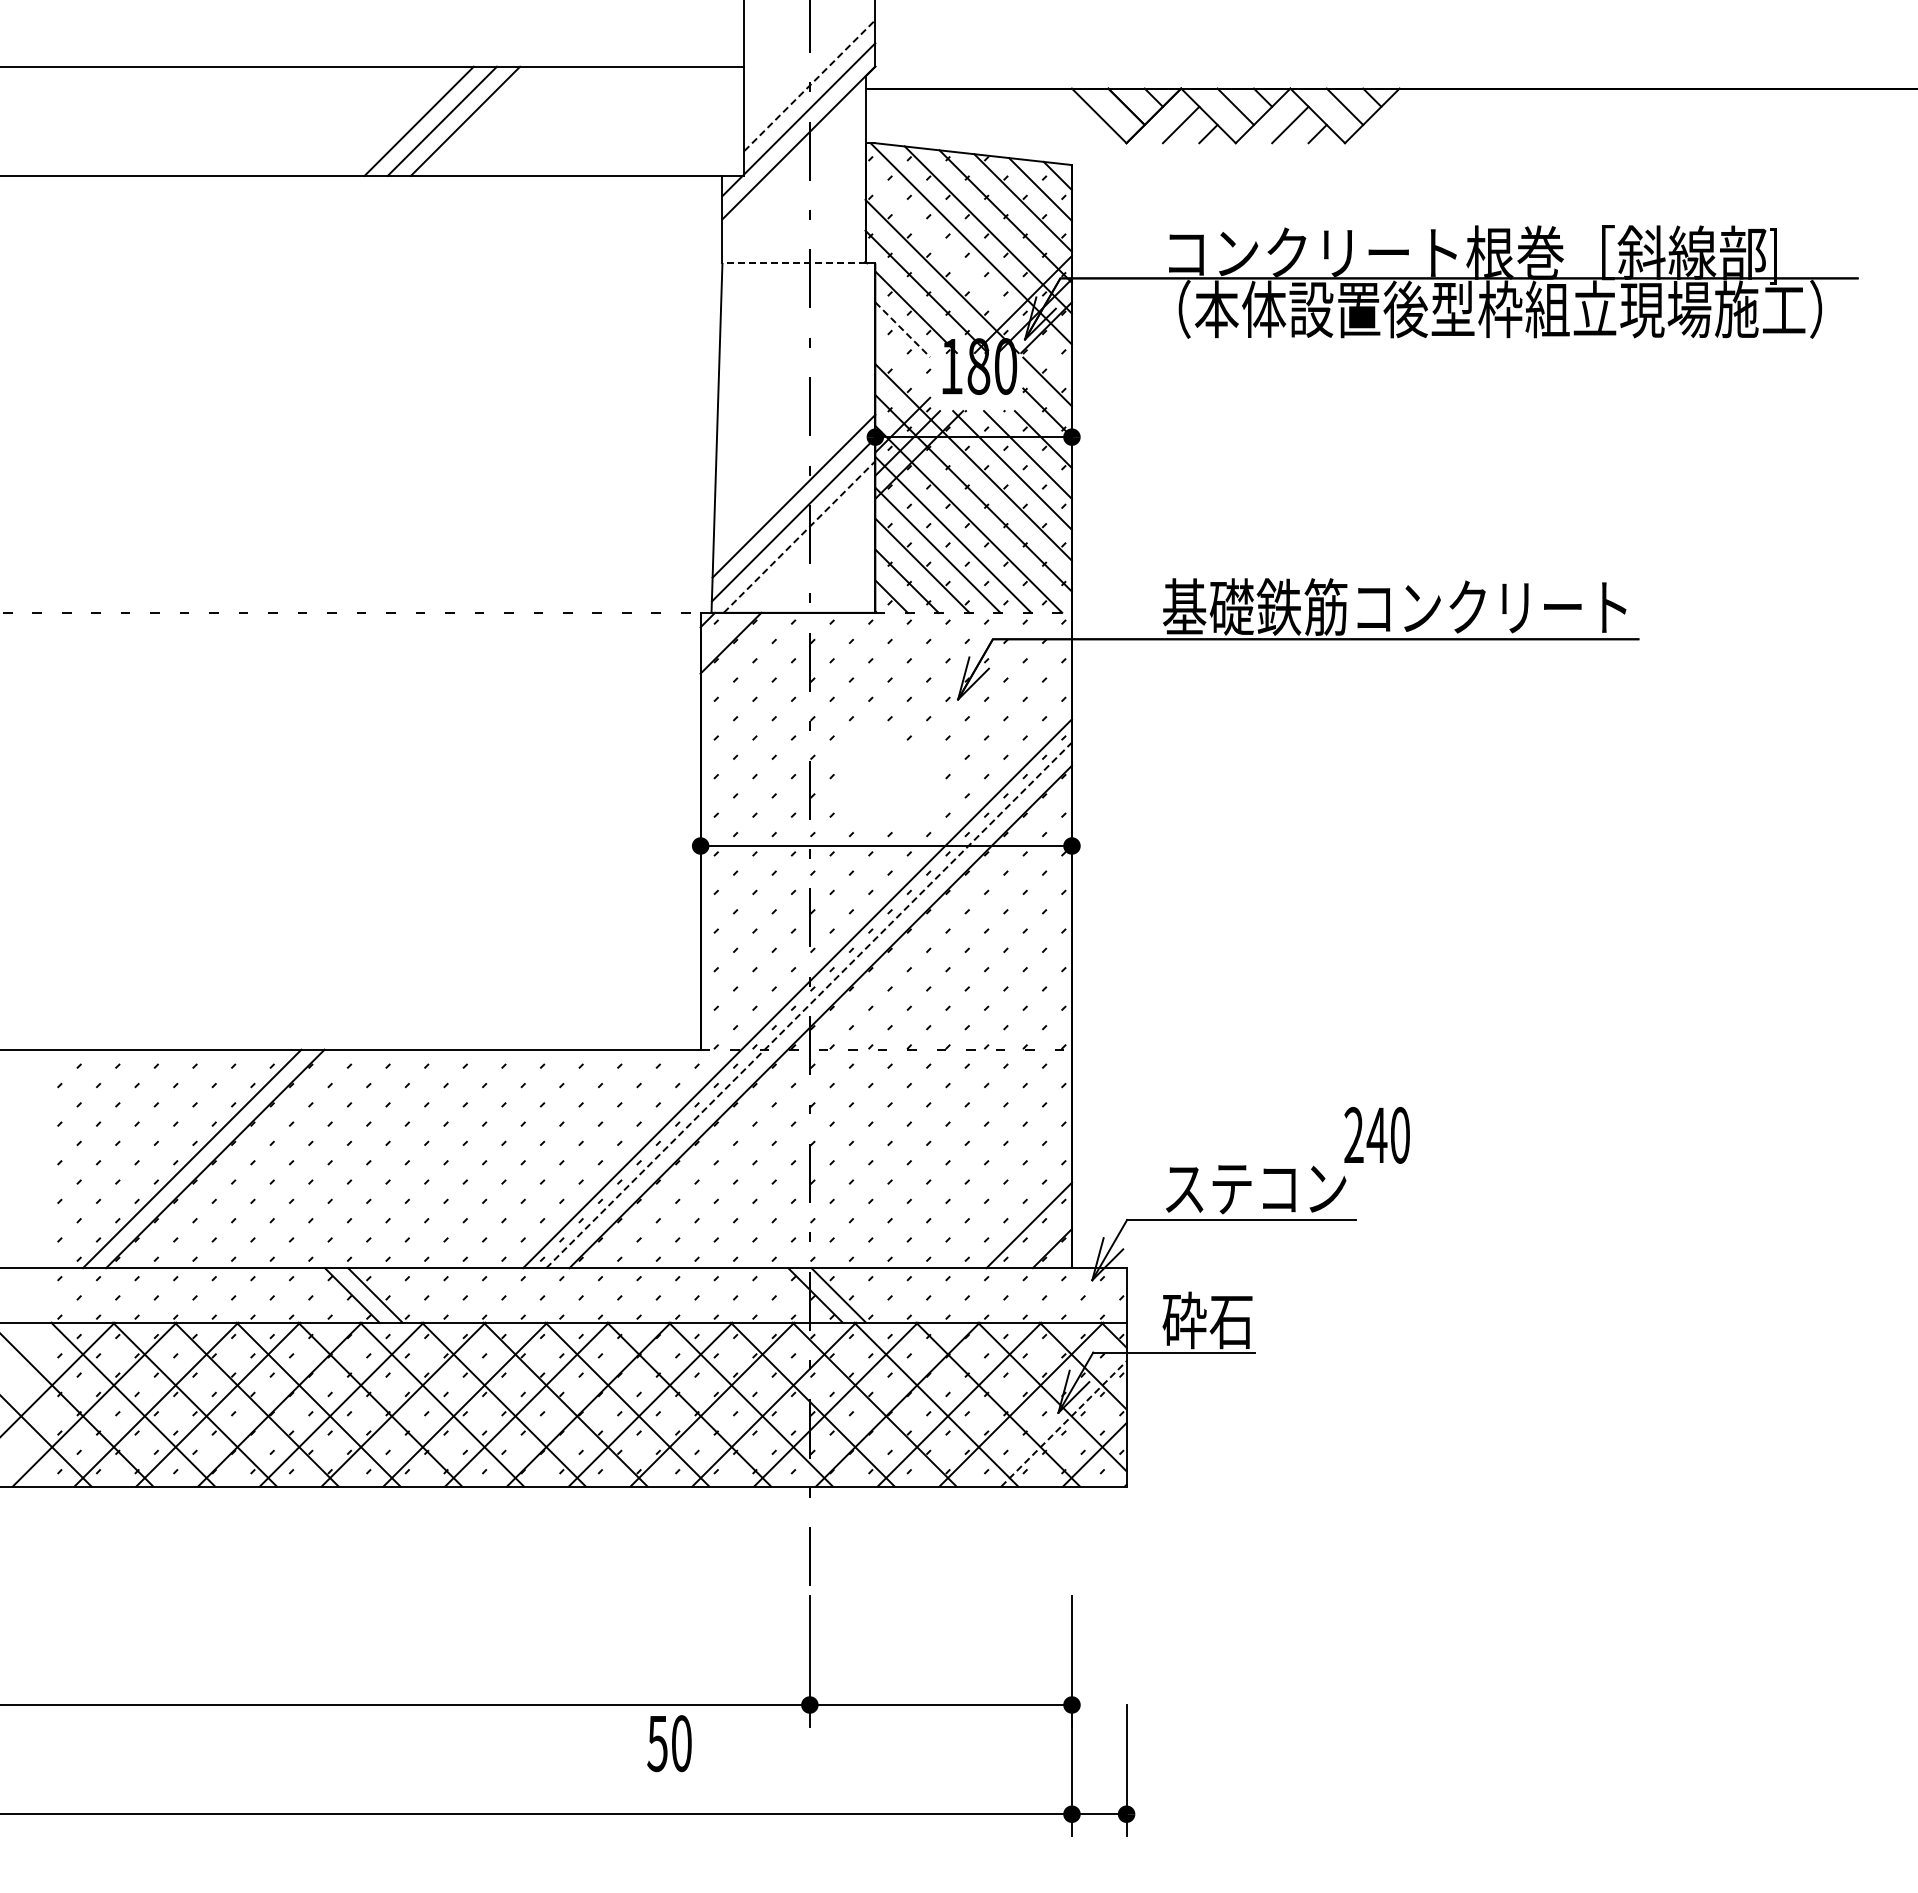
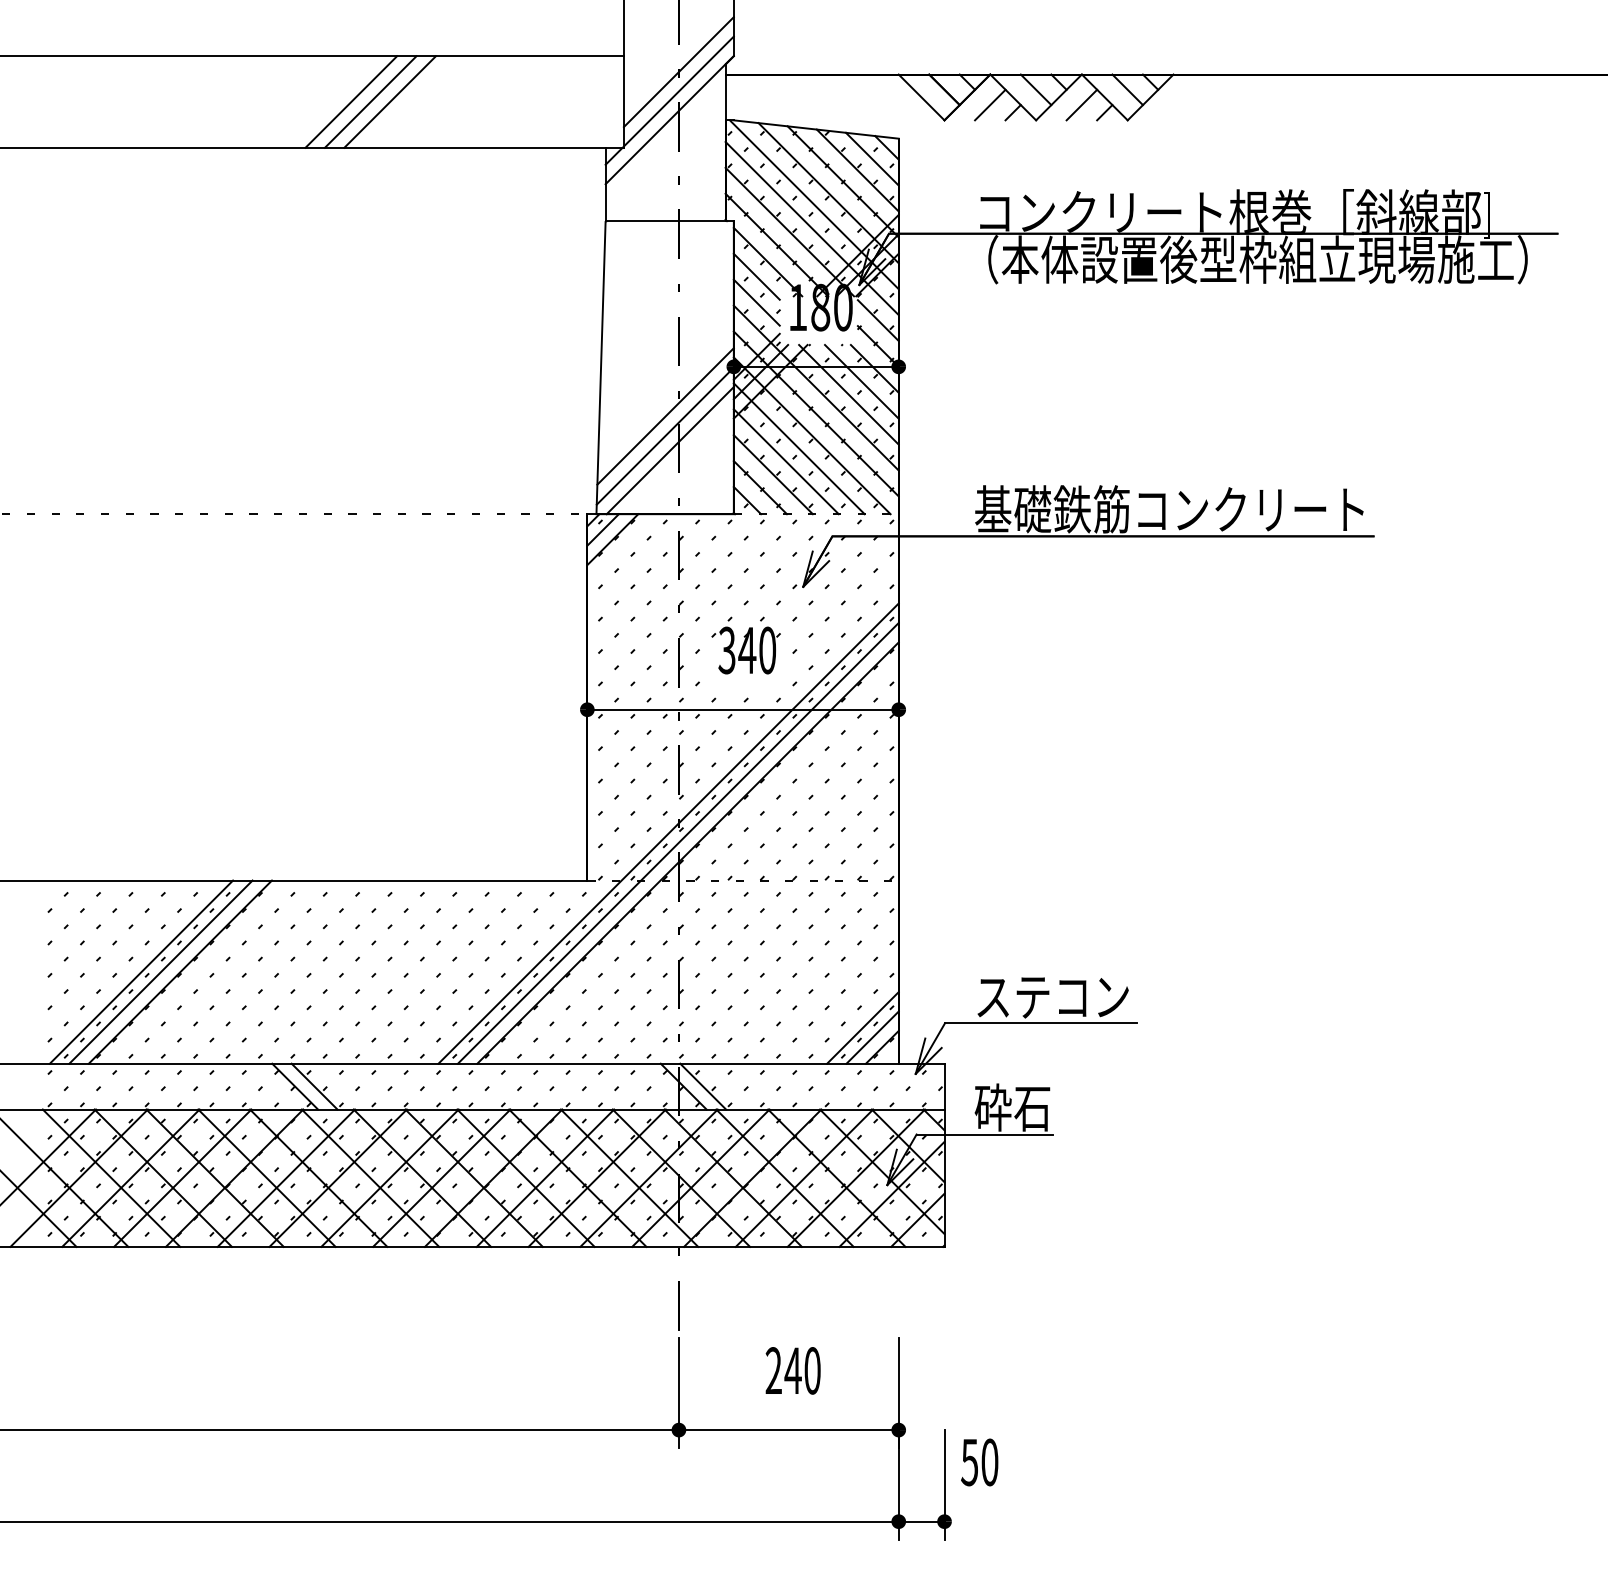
line: (809, 85) -> (678, 71), dashed -> solid
line: (793, 263) -> (665, 221), dashed -> solid
line: (968, 271) -> (811, 227), added
line: (902, 329) -> (756, 276), dashed -> solid
line: (902, 360) -> (756, 302), added
line: (799, 536) -> (670, 450), dashed -> solid
line: (719, 631) -> (603, 529), added
part: (889, 769) -> (745, 645), added
line: (809, 1005) -> (678, 843), dashed -> solid
text: (1376, 1135) -> (792, 1370), moved
line: (168, 1158) -> (141, 971), added
line: (1040, 1236) -> (872, 1037), added
line: (1063, 1423) -> (891, 1194), dashed -> solid
text: (669, 1743) -> (979, 1462), moved

